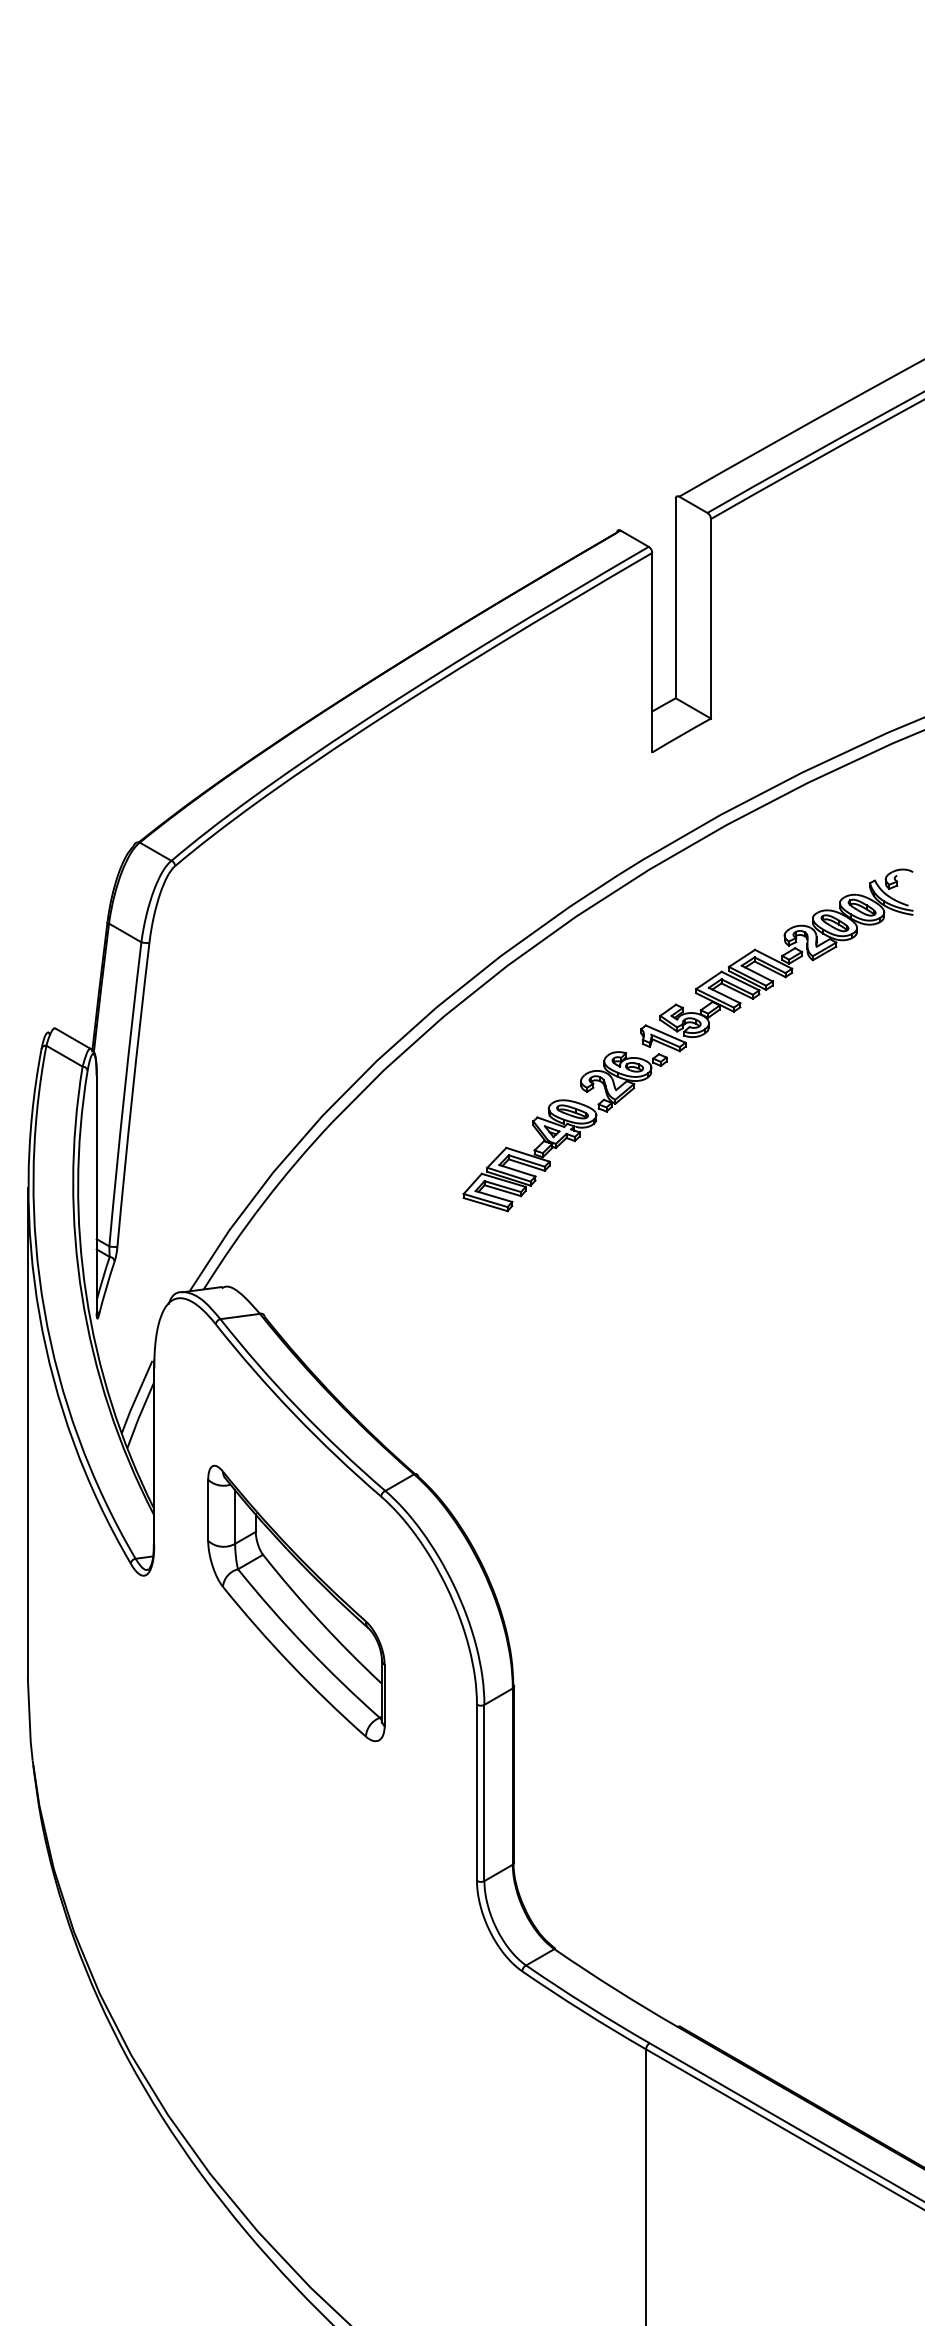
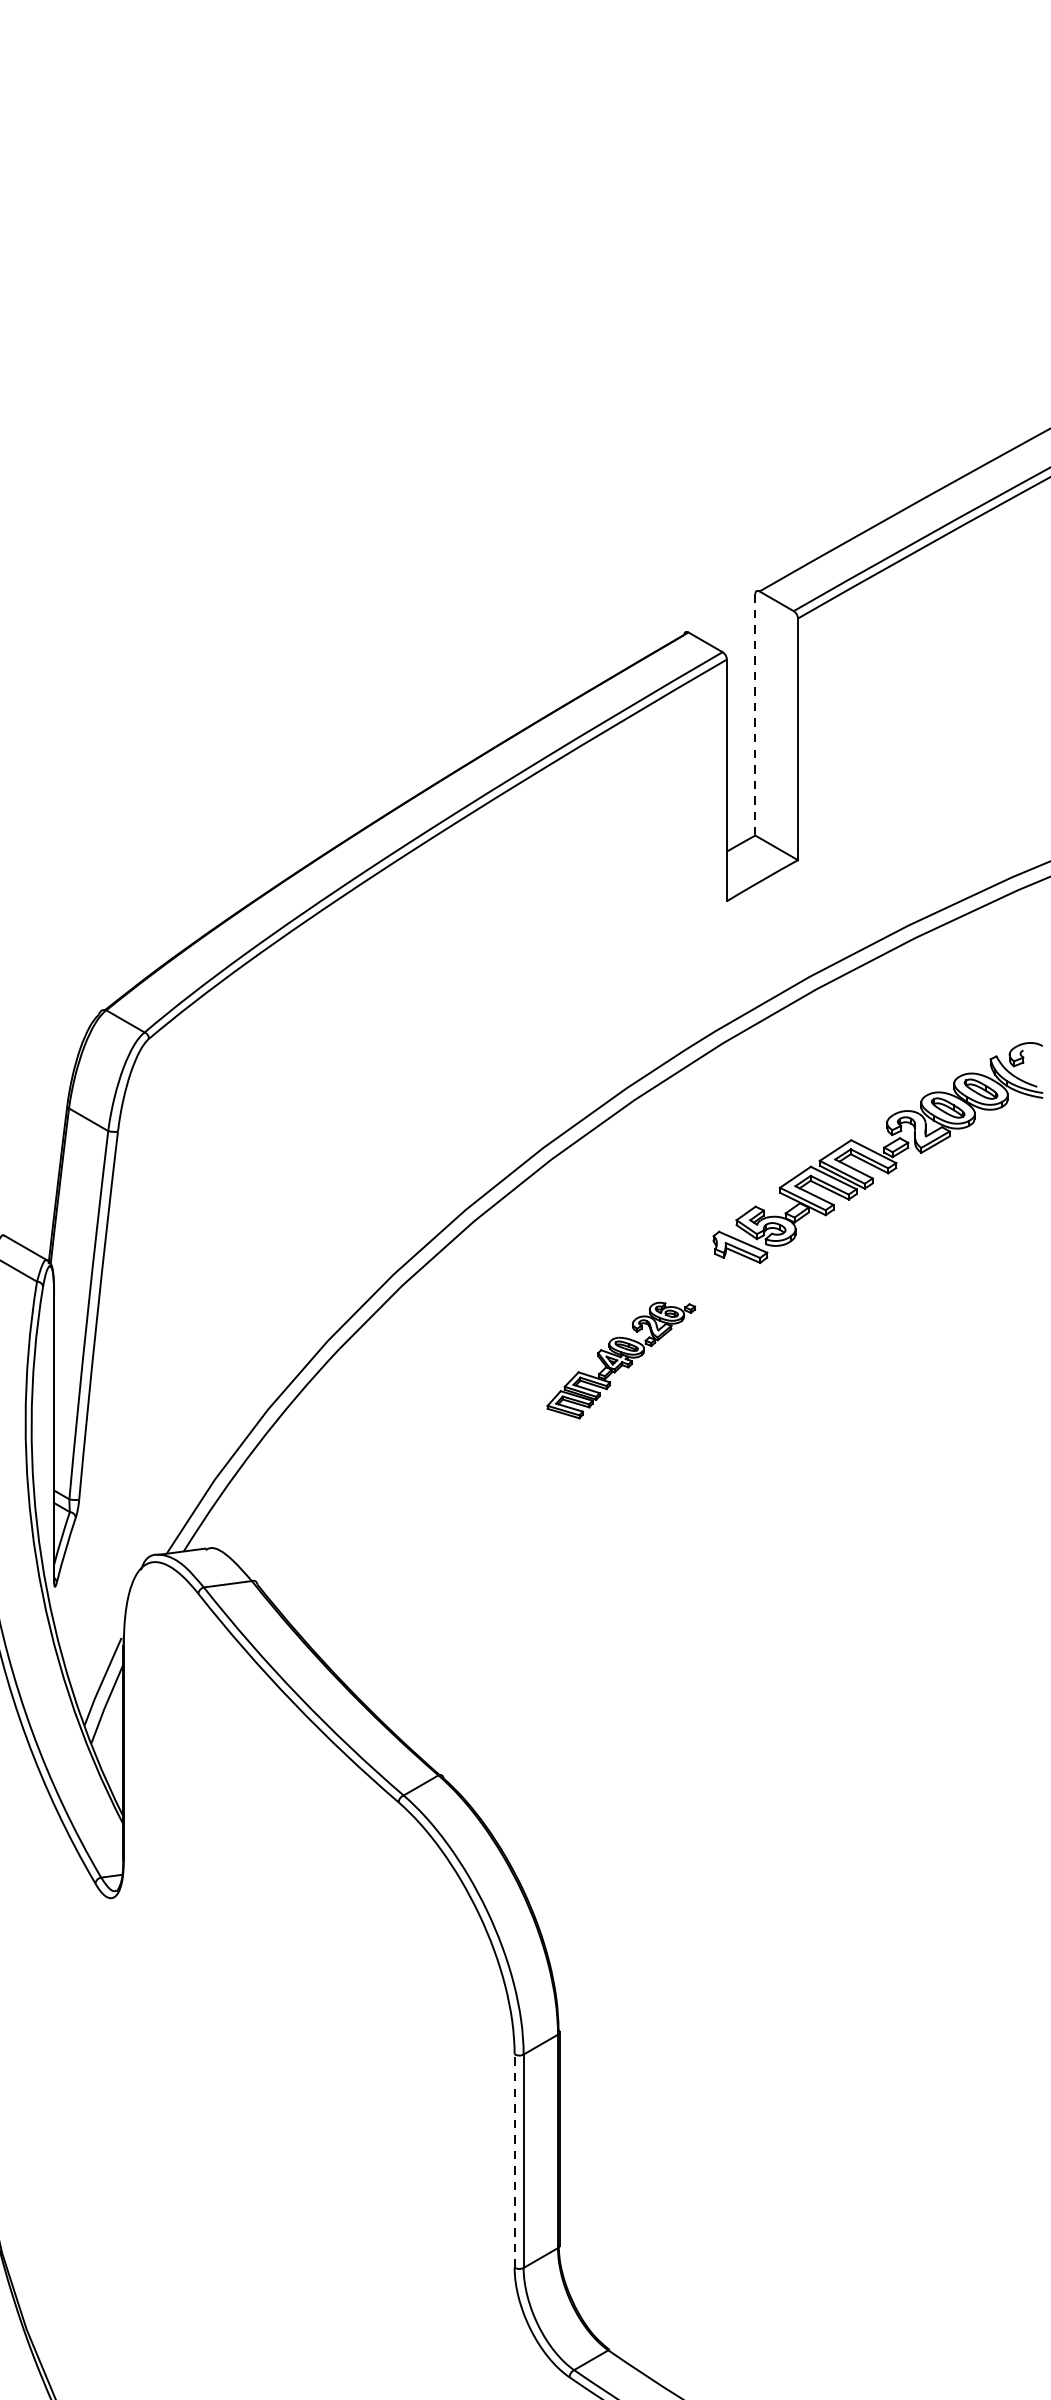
line: (675, 598) -> (755, 714), solid -> dashed
part: (564, 1131) -> (620, 1360), size x0.6
part: (296, 1603) -> (296, 1931), removed
line: (476, 1792) -> (514, 2160), solid -> dashed

